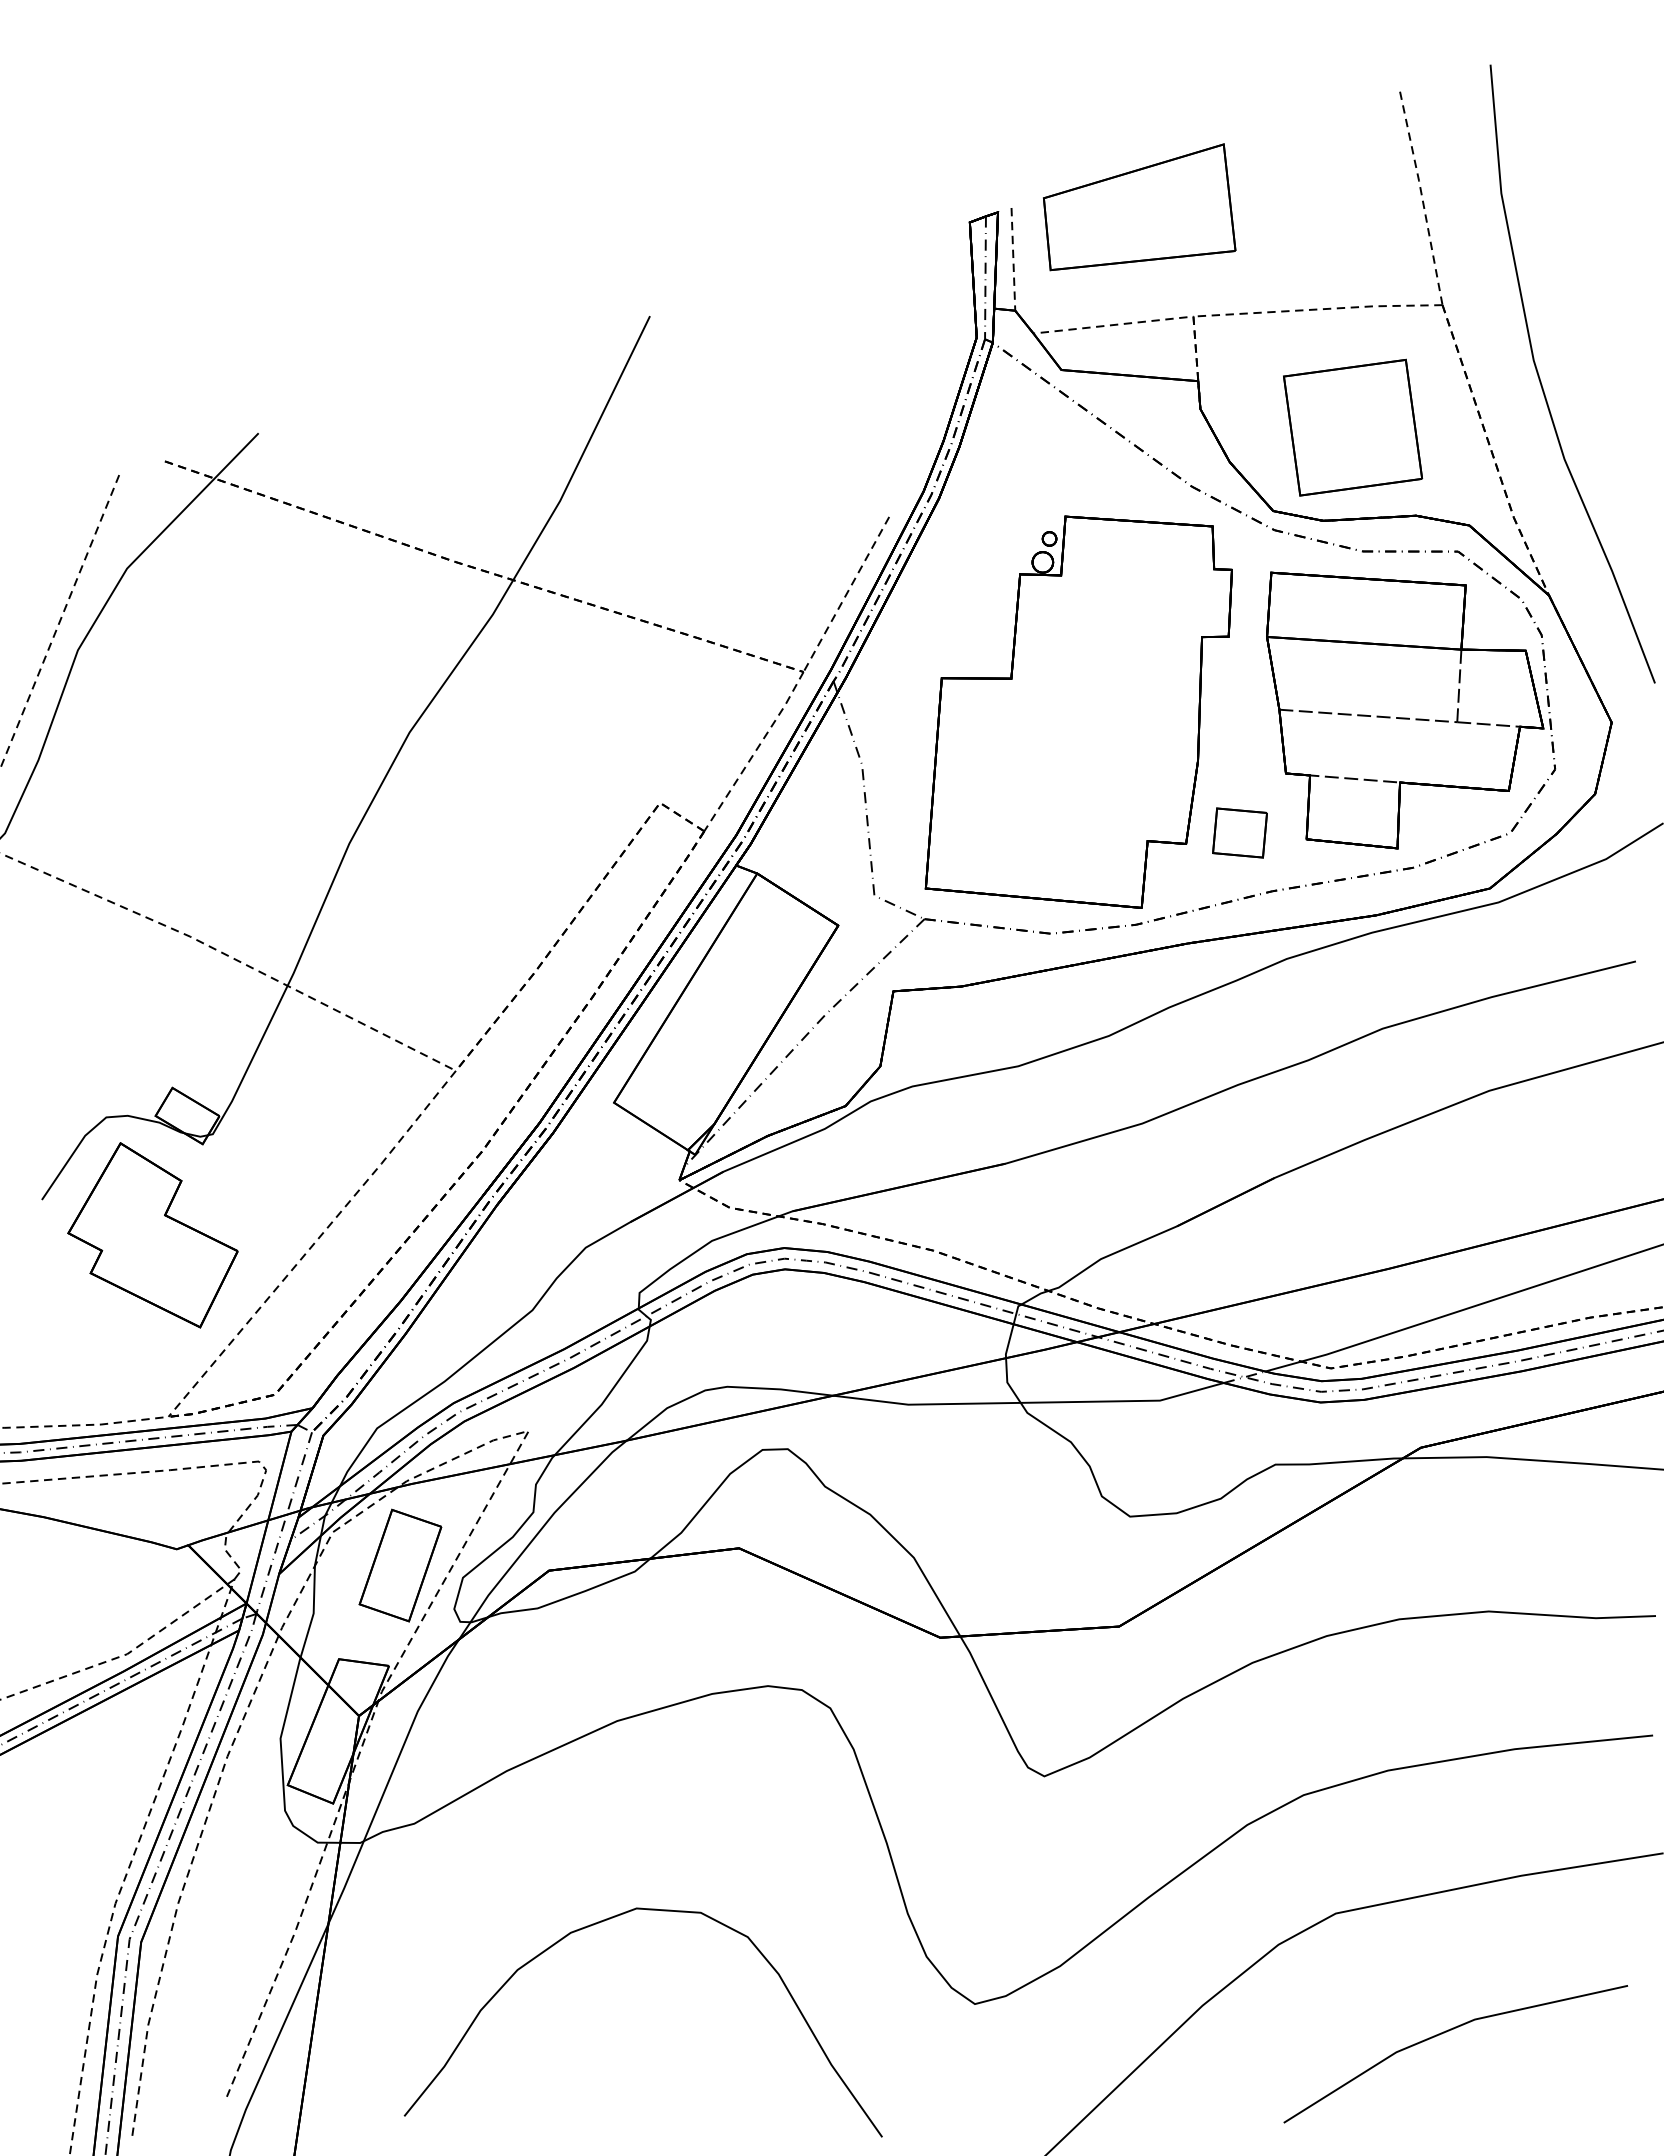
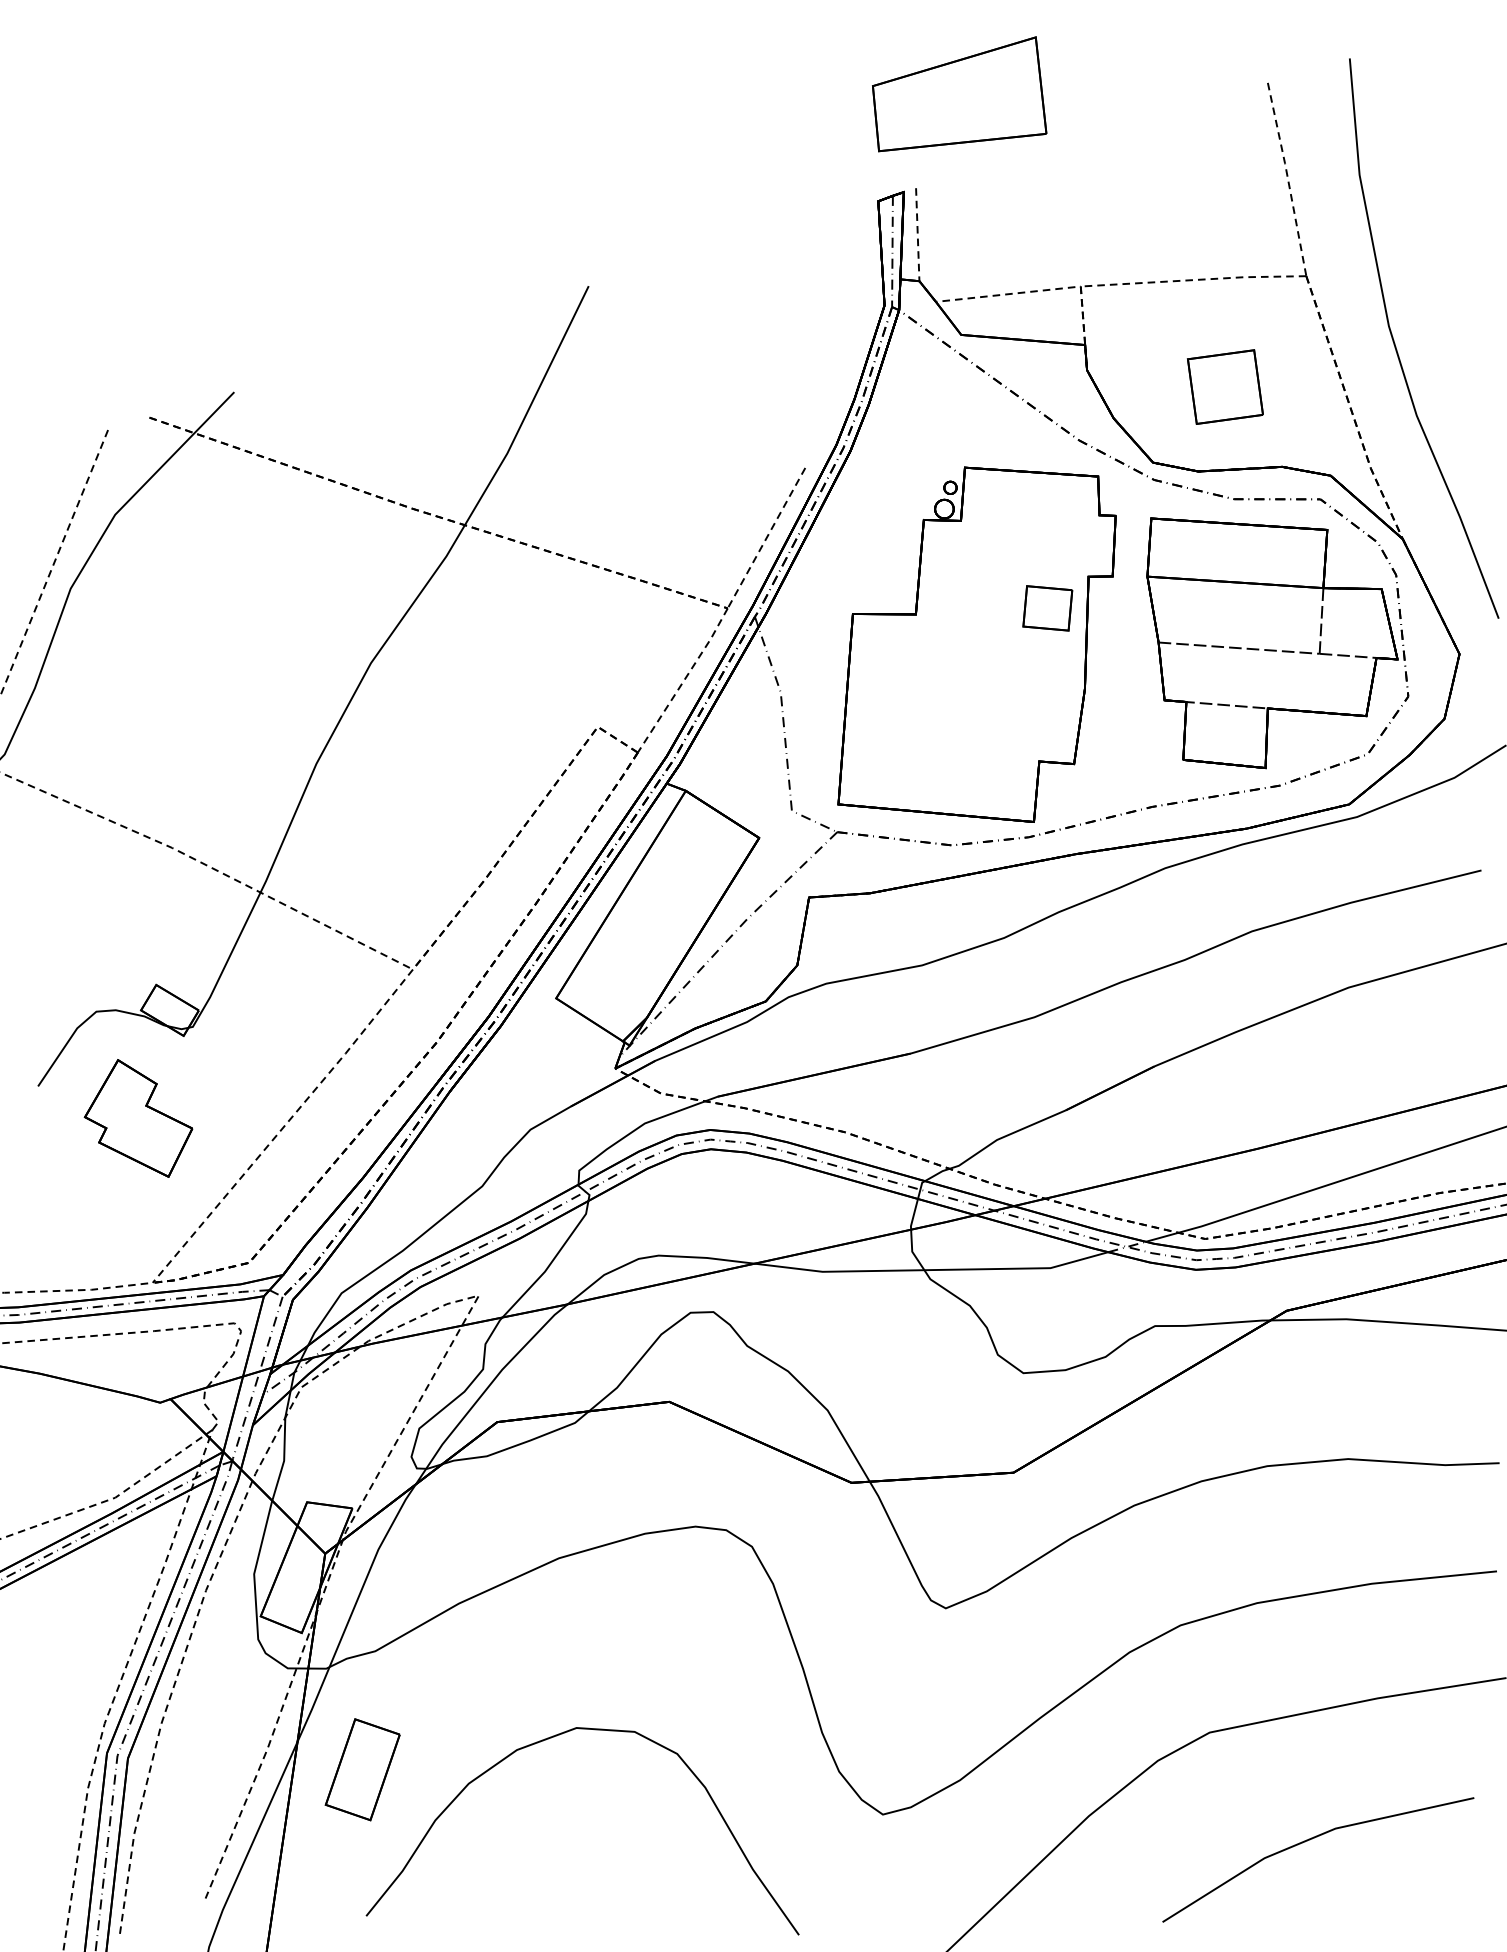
part: (1139, 207) -> (959, 94), moved
part: (1353, 427) -> (1225, 386), size x0.6
part: (1239, 832) -> (1047, 607), moved
part: (152, 1235) -> (138, 1118), size x0.7
part: (400, 1565) -> (362, 1769), moved

